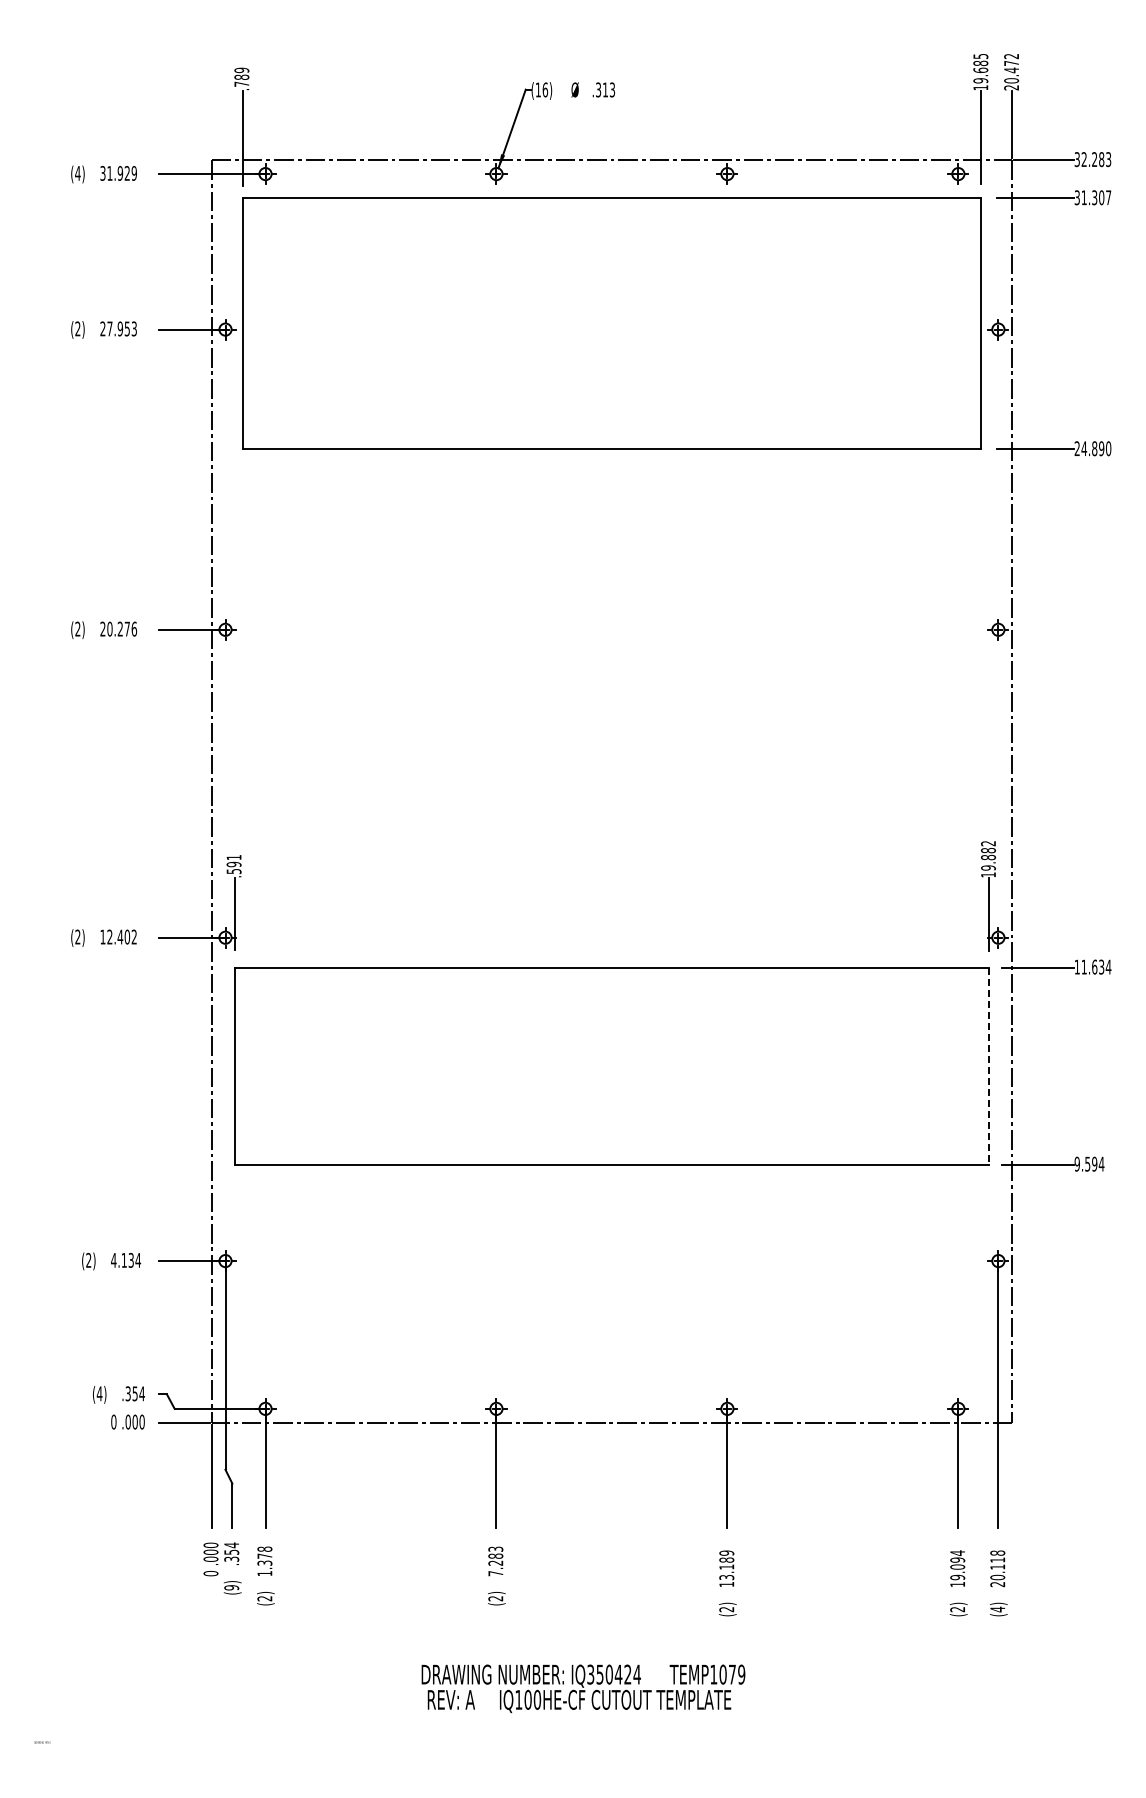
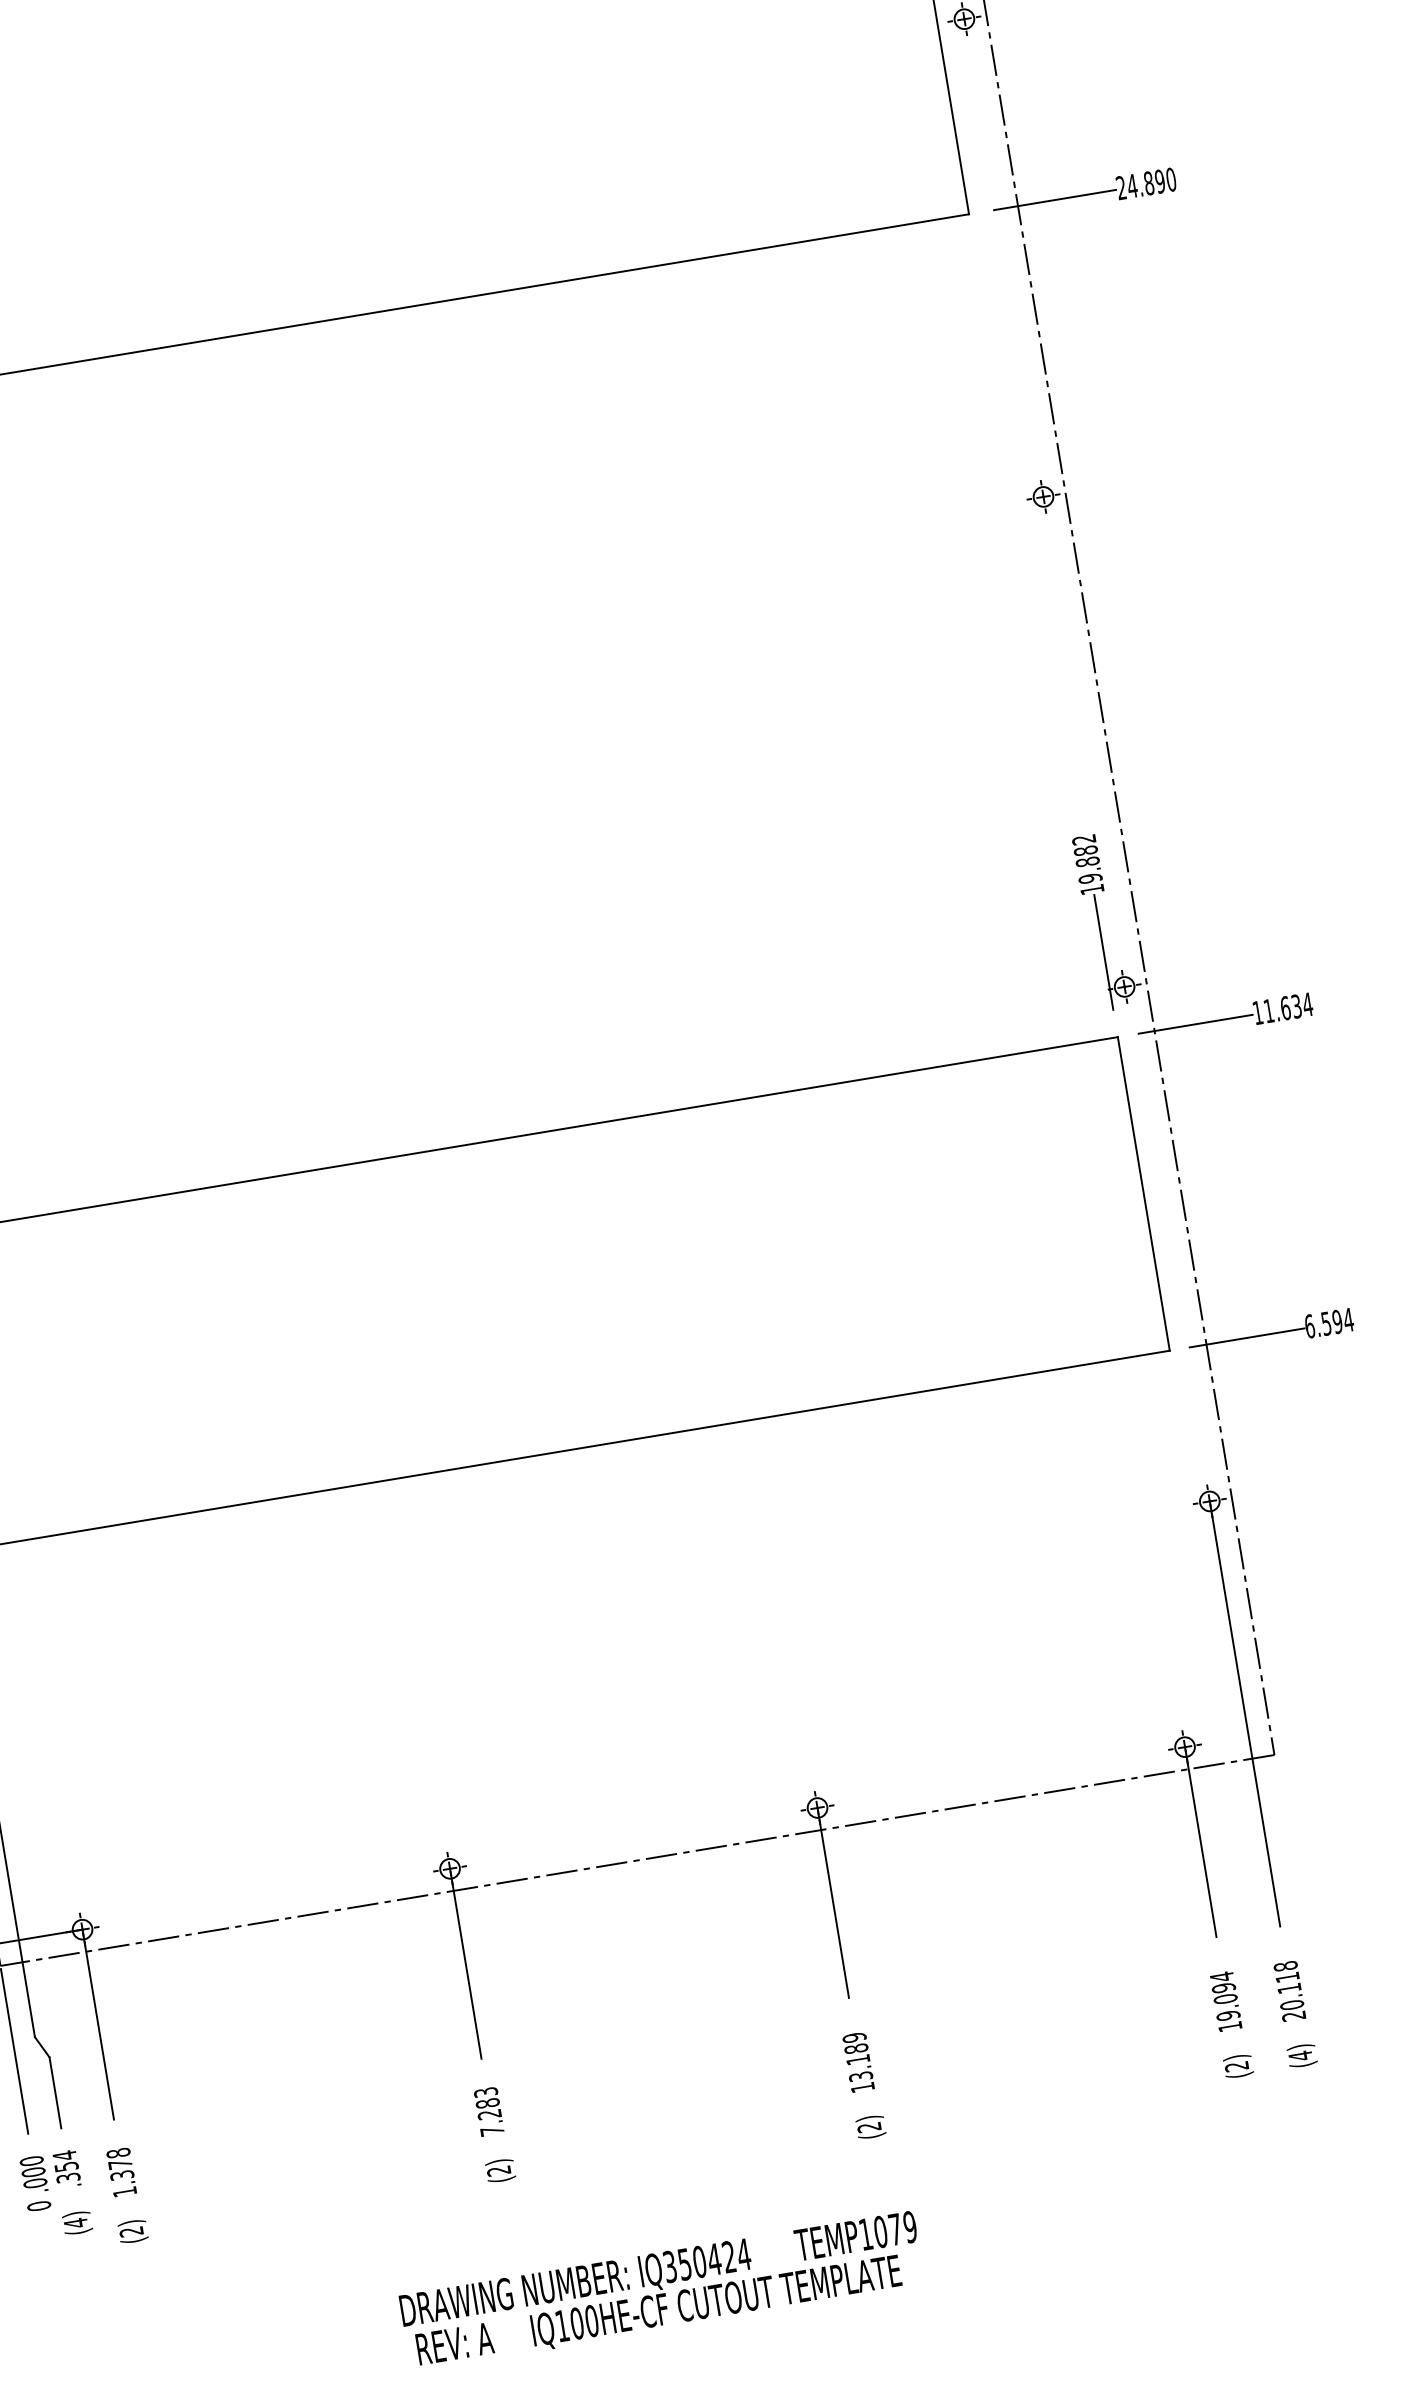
line: (989, 1066) -> (1144, 1194), dashed -> solid
text: (1077, 1163) -> (1309, 1325), 9.594 -> 6.594
text: (231, 1587) -> (75, 2222), (9) -> (4)

